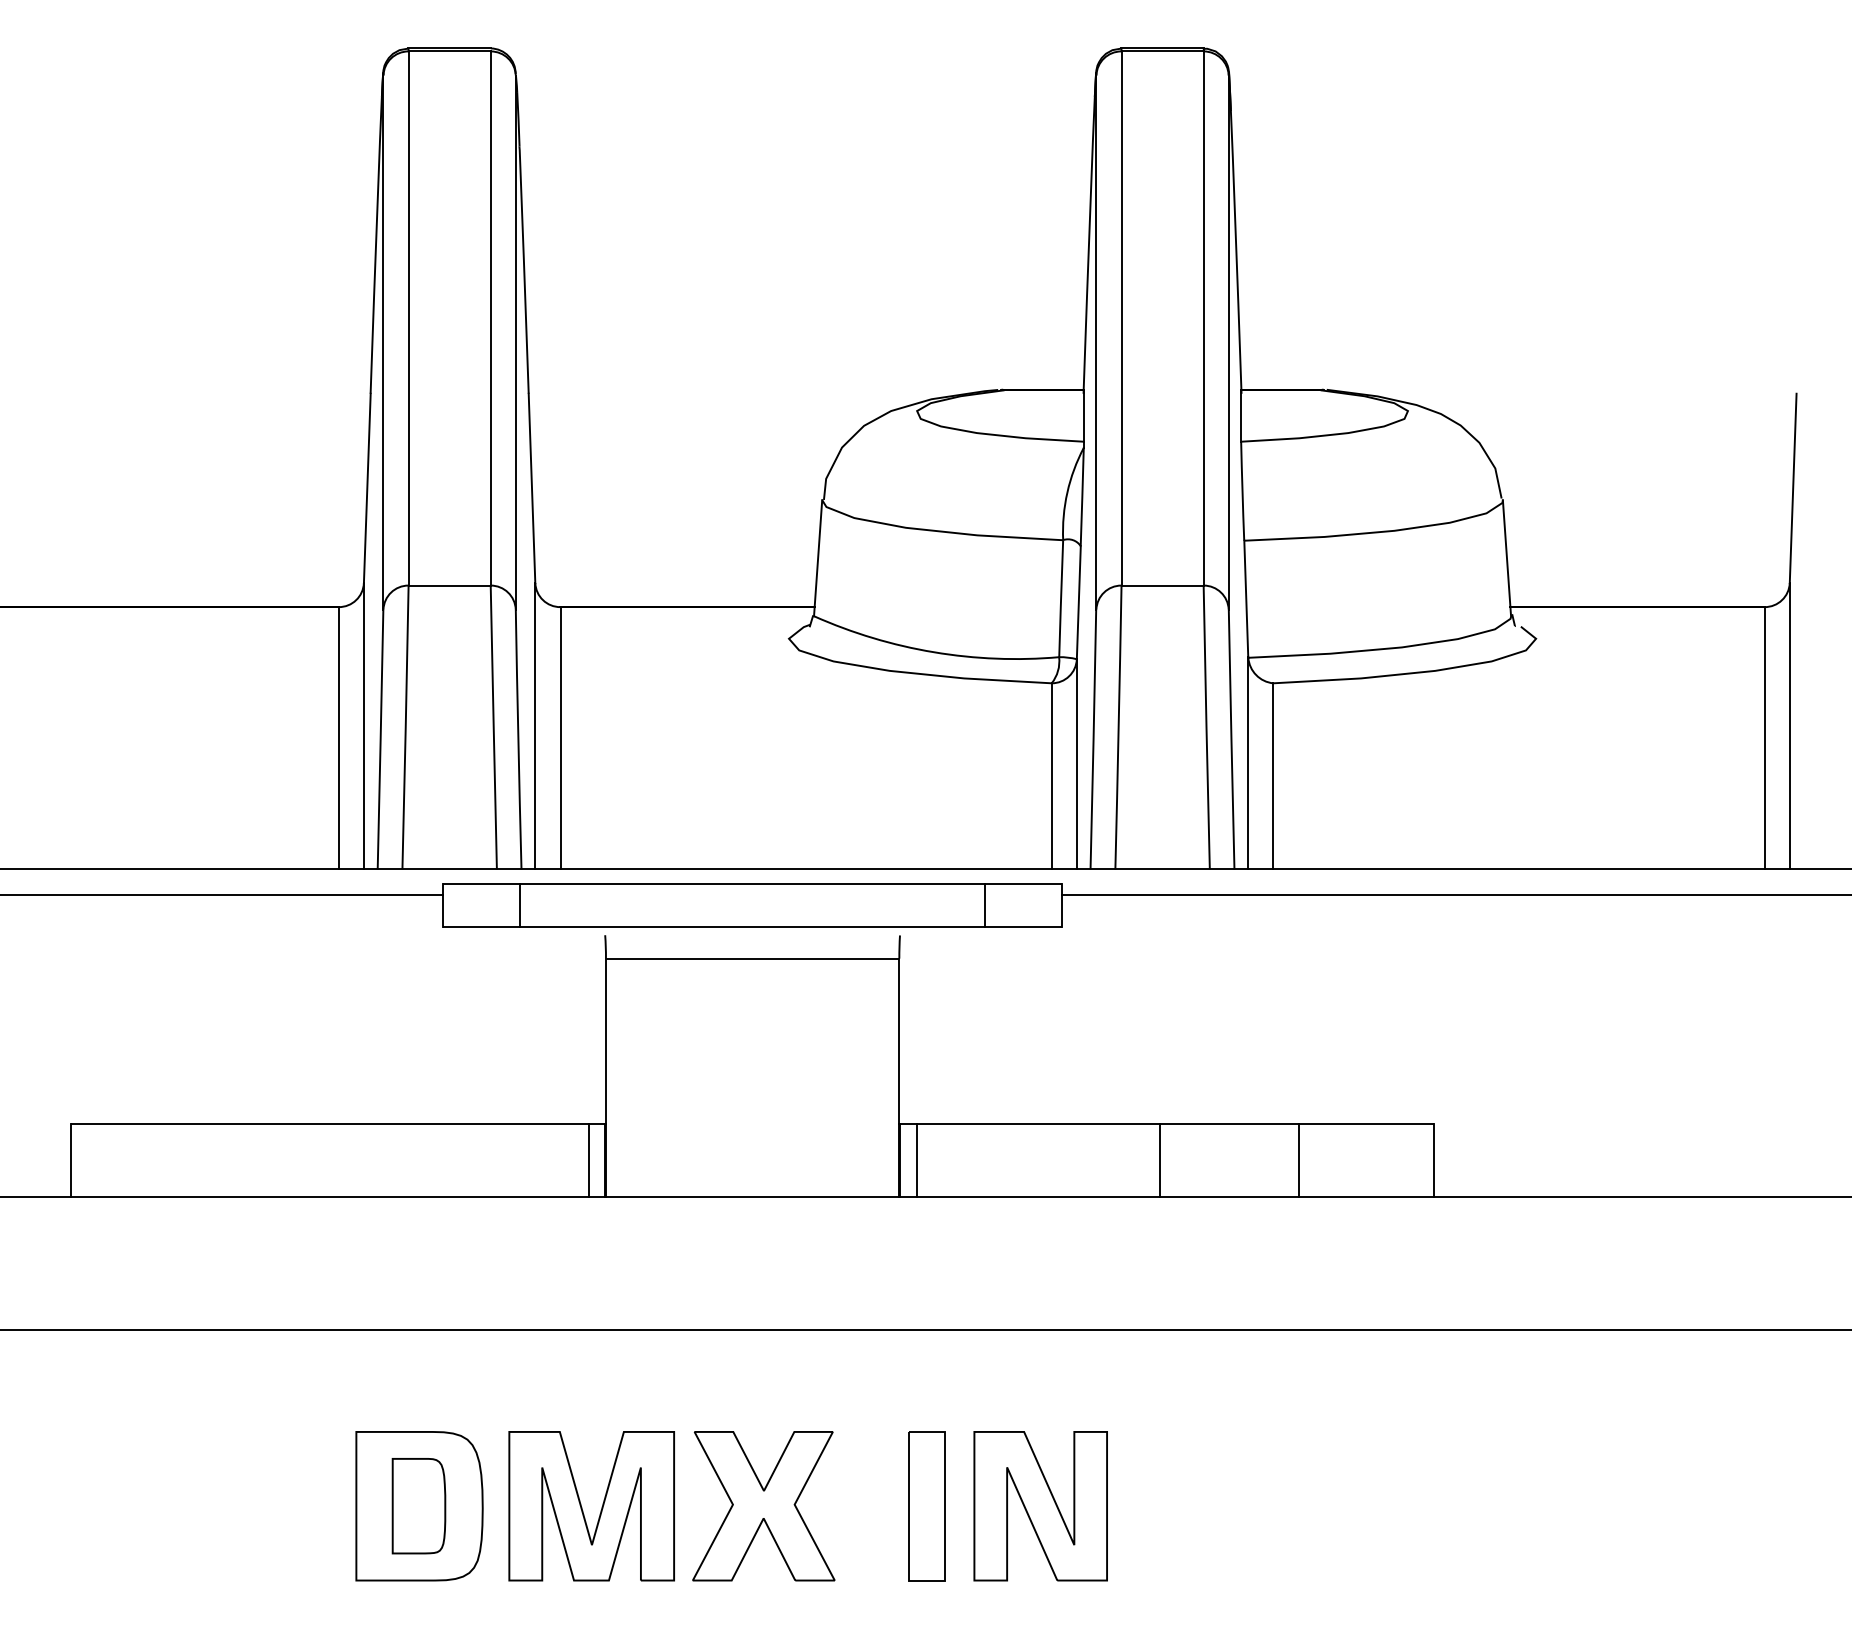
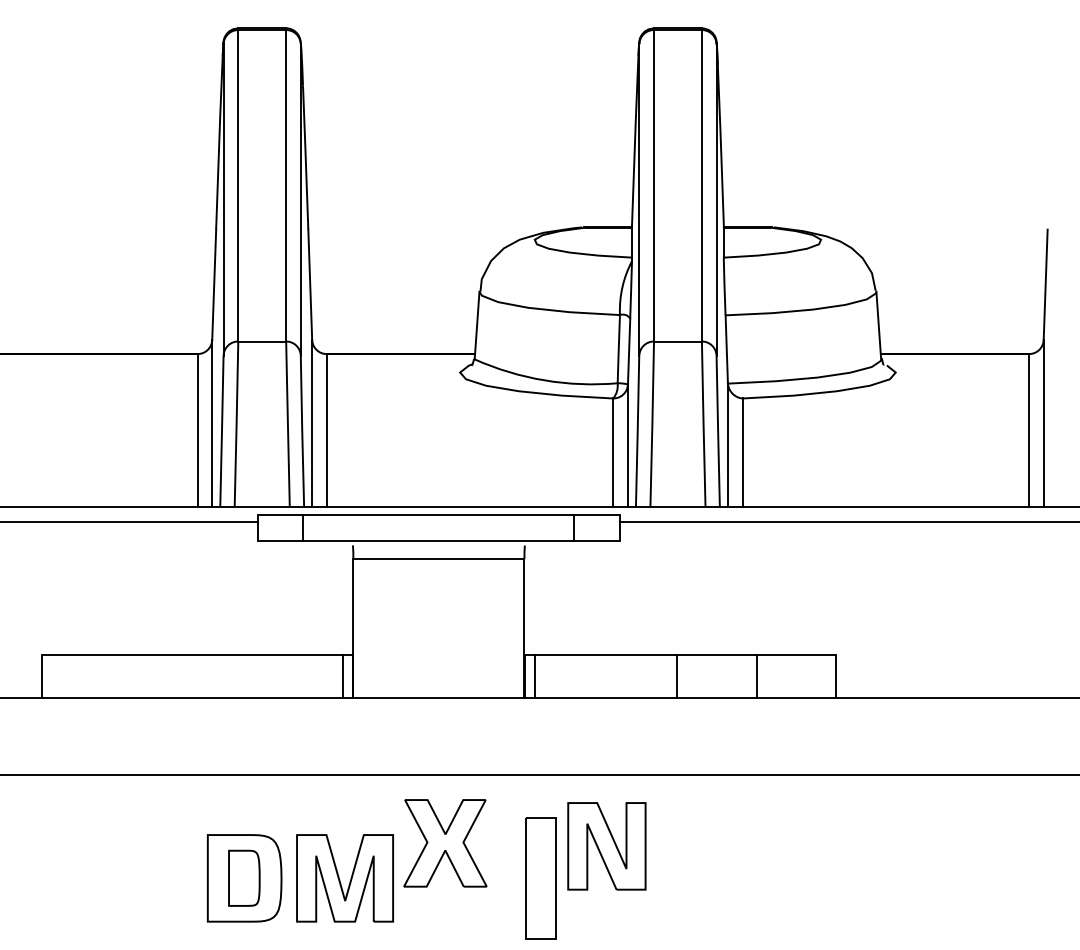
part: (763, 1506) -> (445, 843), moved
part: (926, 1506) -> (540, 878), size x1.4
part: (1040, 1506) -> (606, 846), moved

